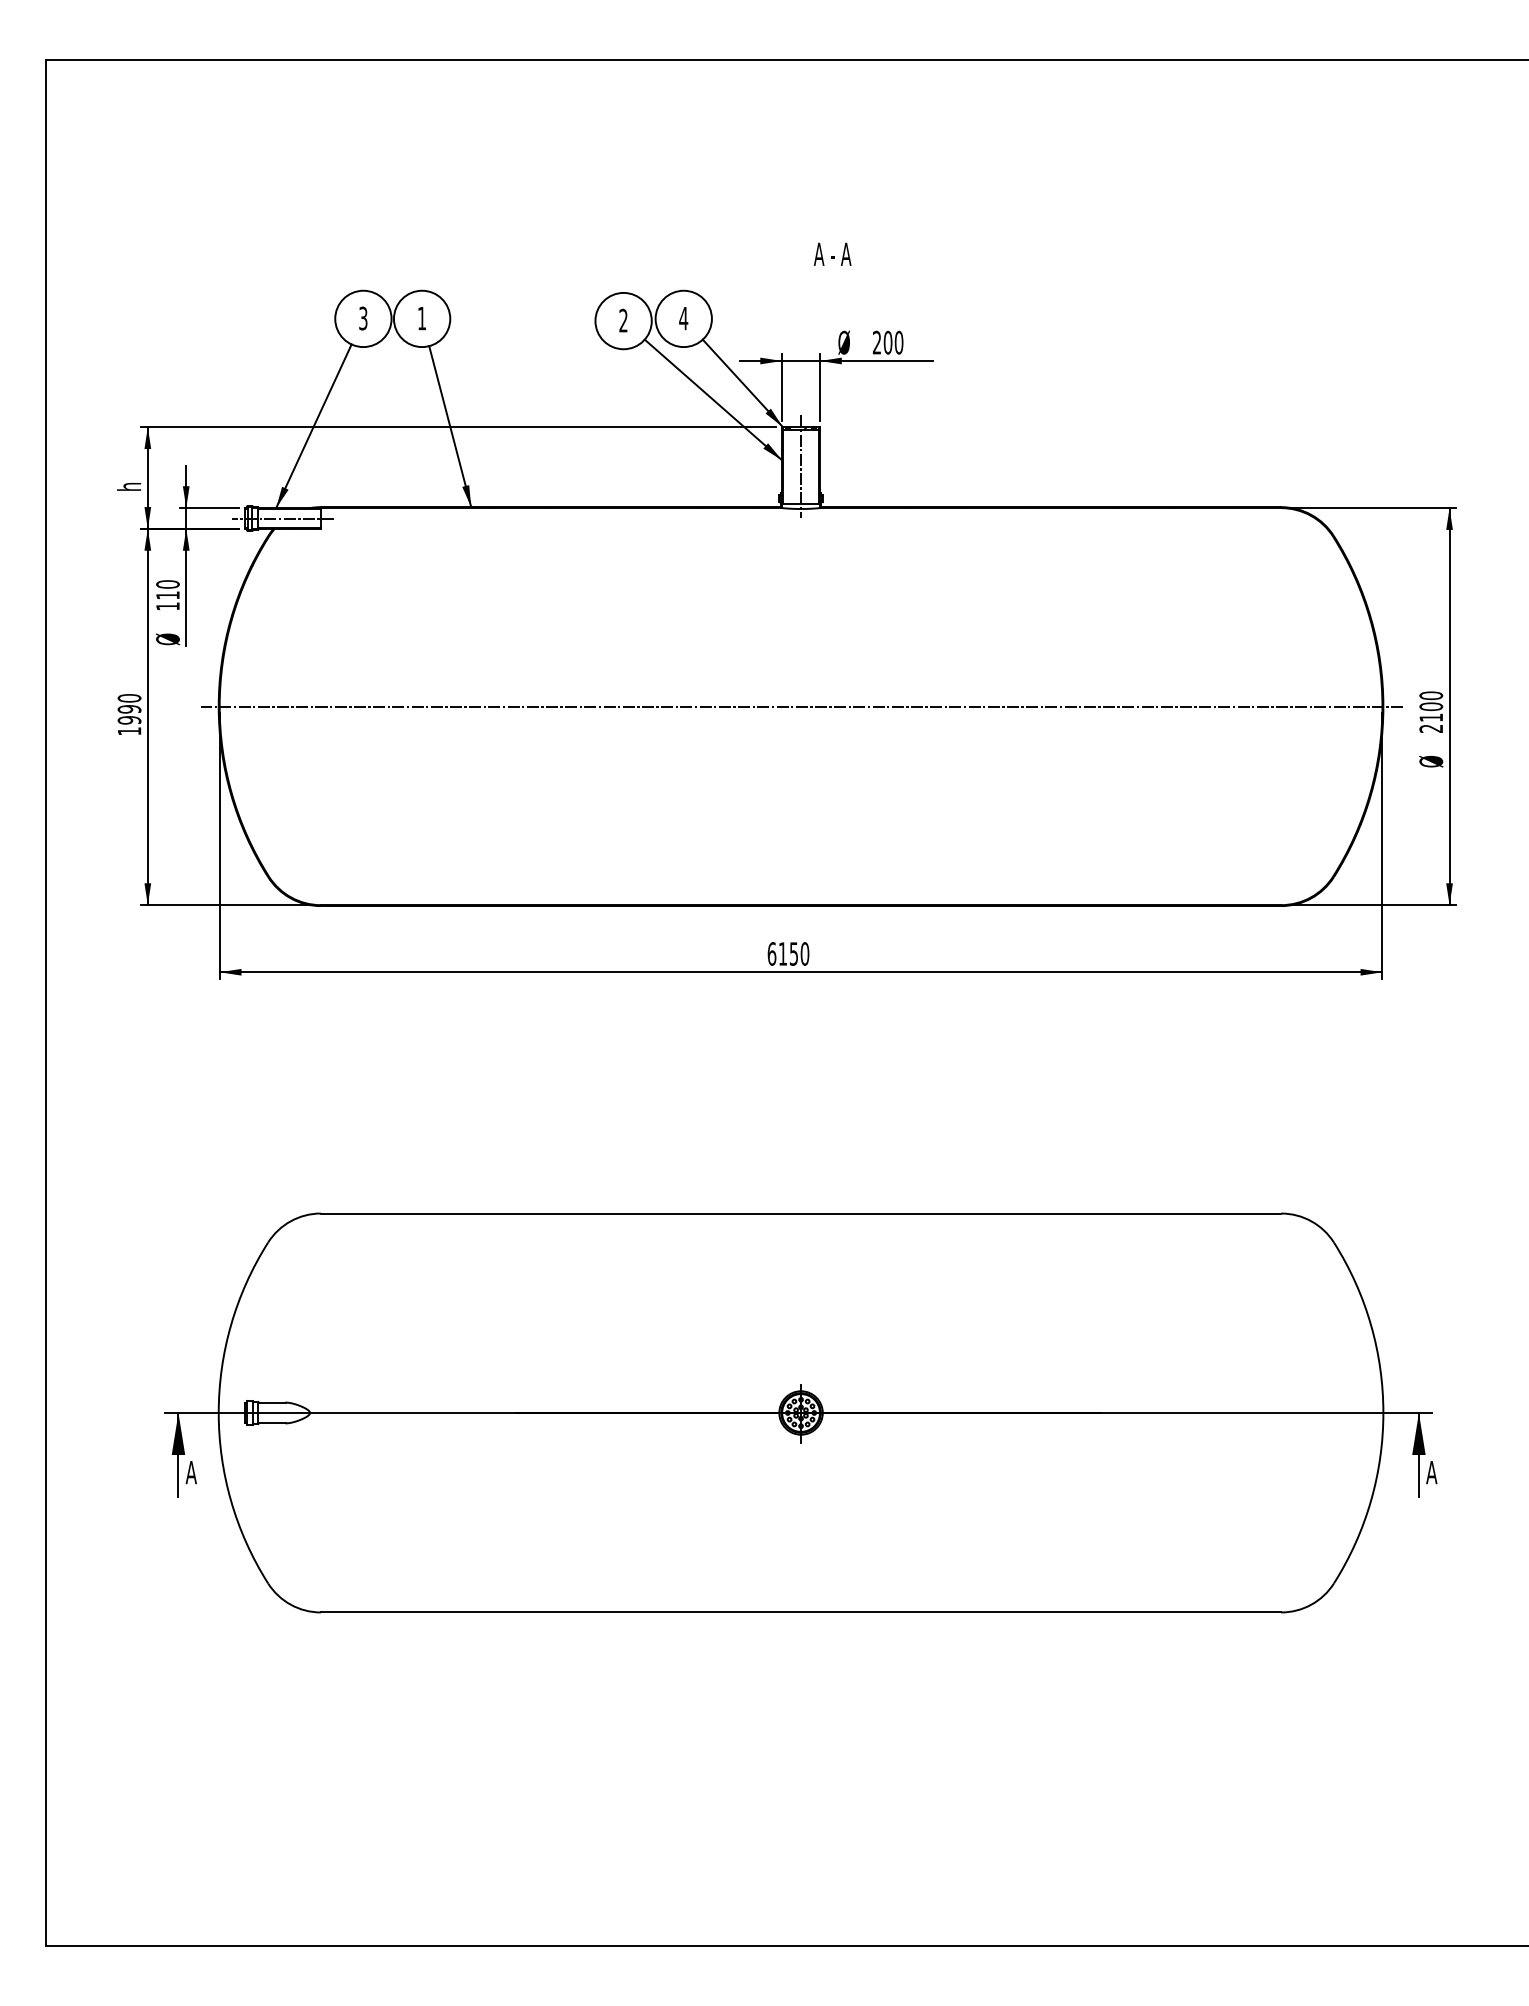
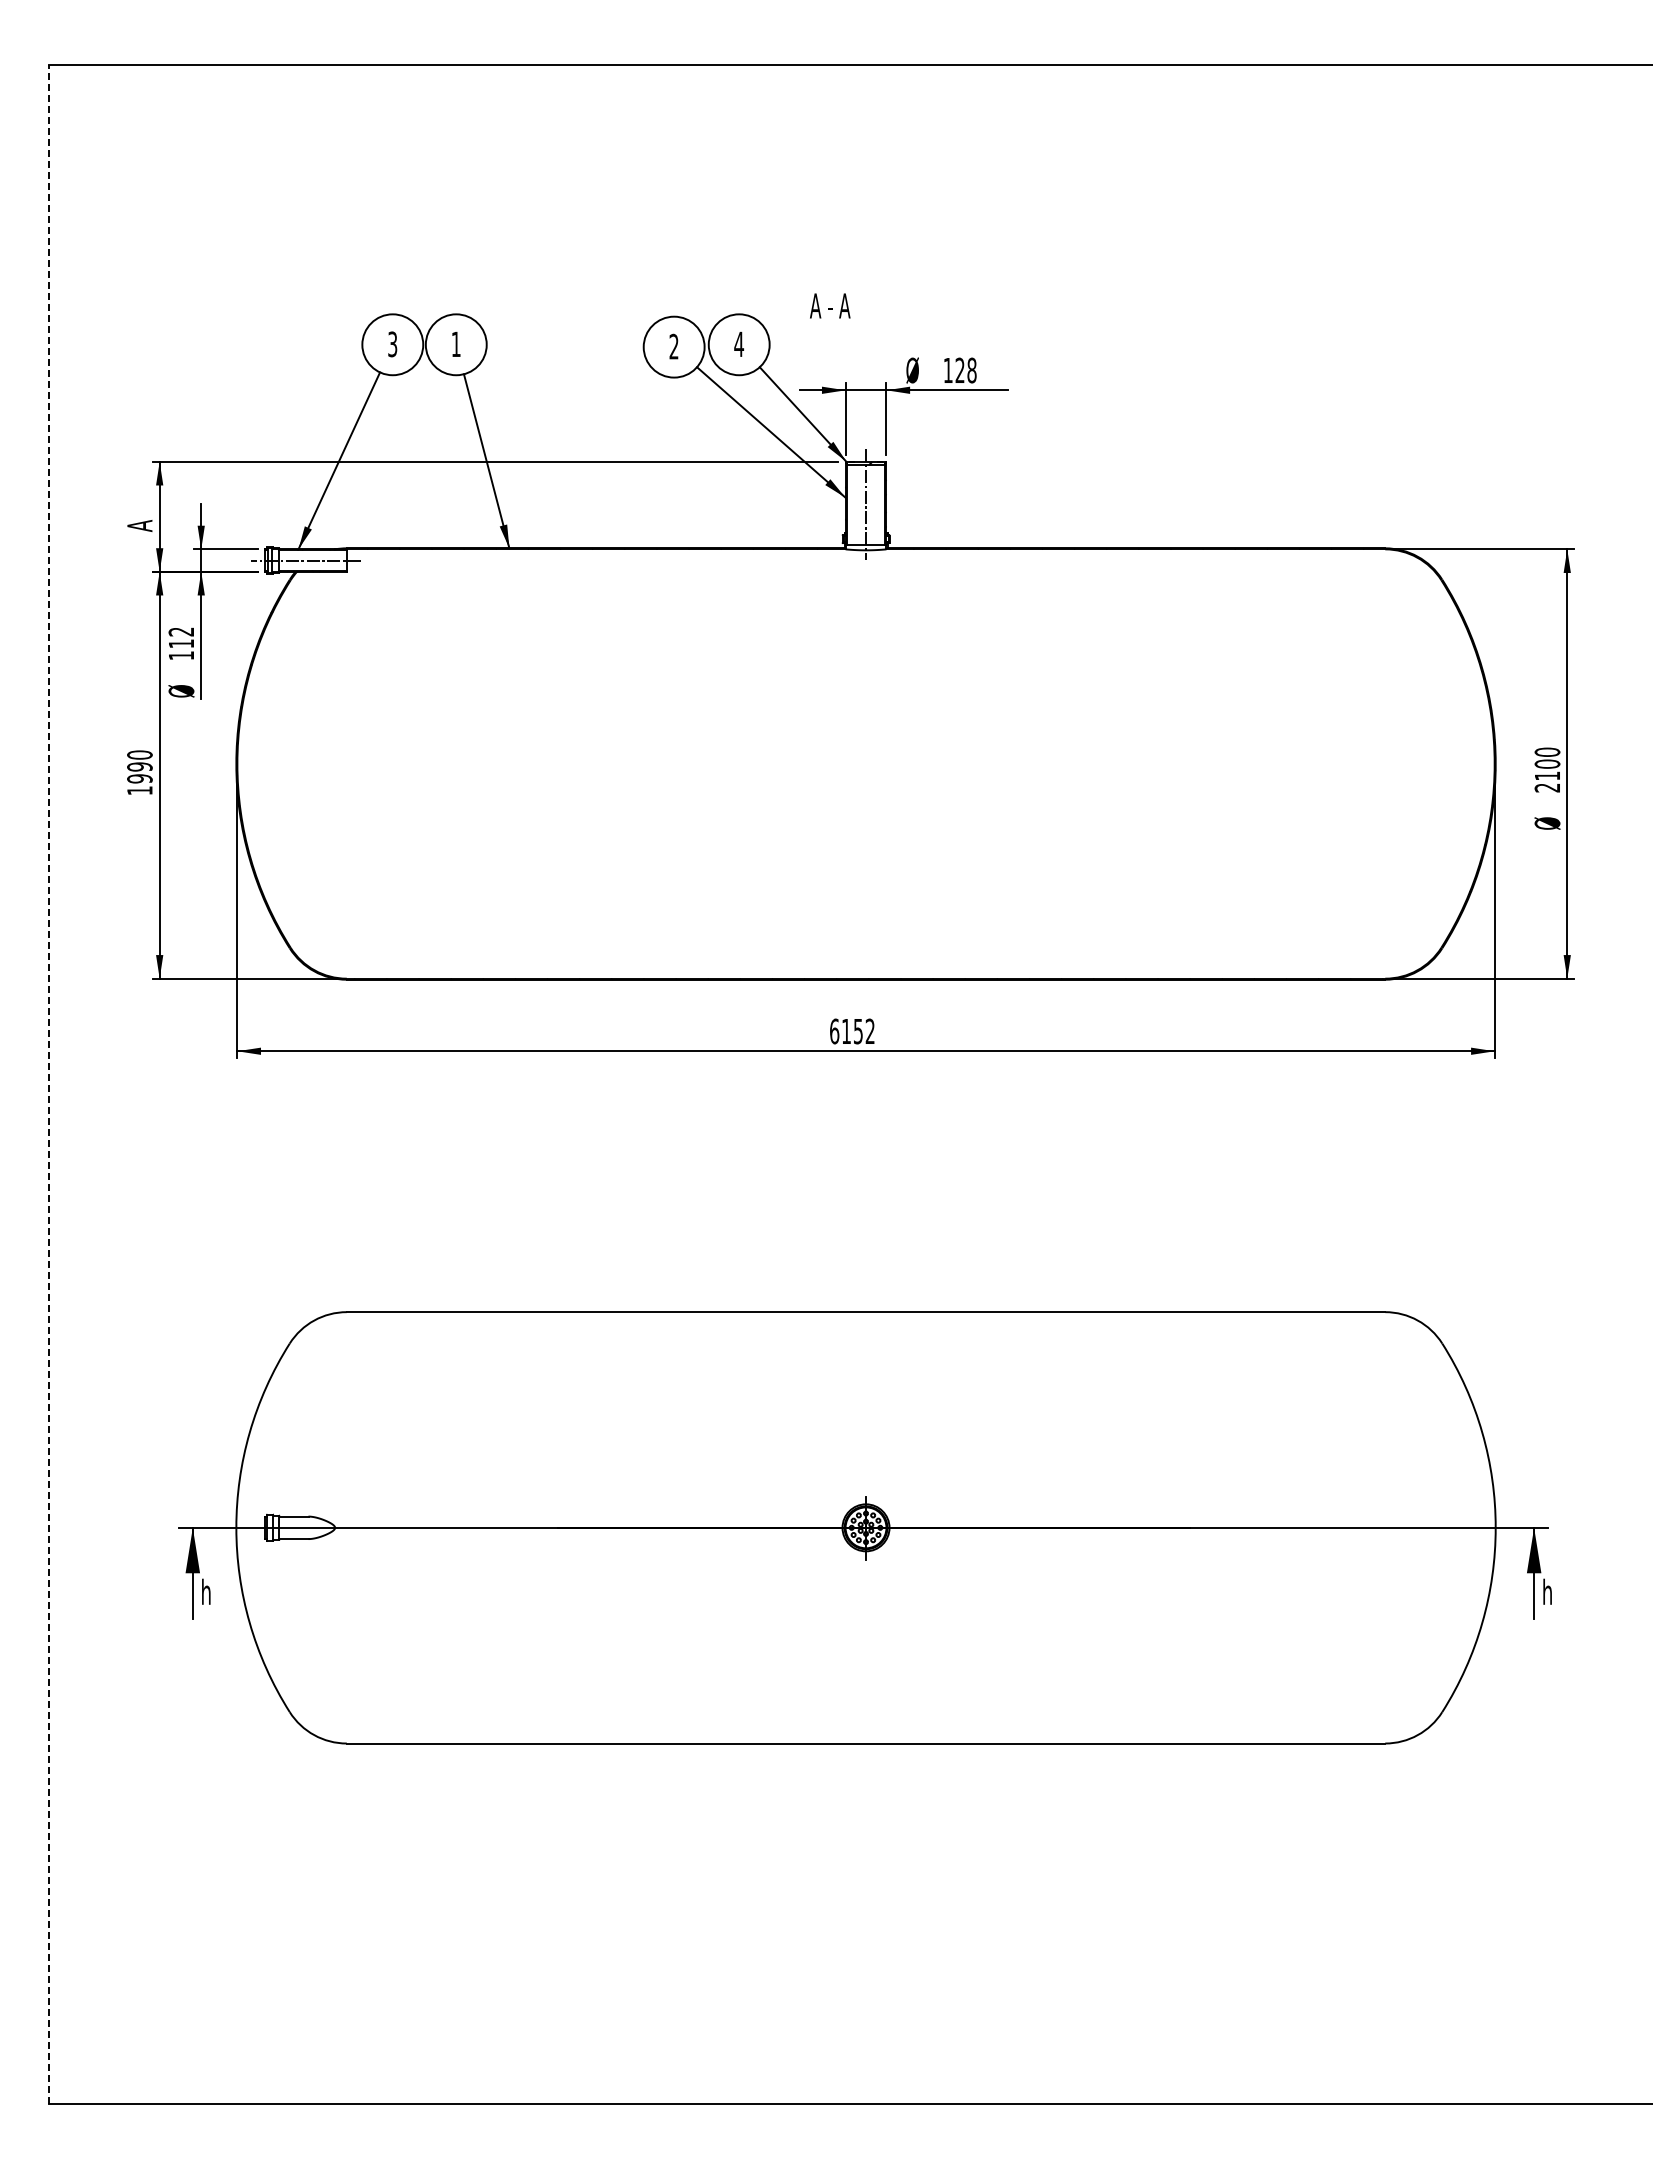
text: (832, 253) -> (830, 305), moved
text: (887, 342) -> (959, 370), 200 -> 128
text: (129, 486) -> (139, 525), h -> A
text: (168, 584) -> (181, 631), 110 -> 112
line: (801, 707) -> (866, 764), removed
text: (804, 953) -> (869, 1031), 6150 -> 6152
line: (45, 1003) -> (49, 1084), solid -> dashed
text: (191, 1471) -> (206, 1591), A -> h
text: (1432, 1471) -> (1548, 1591), A -> h

